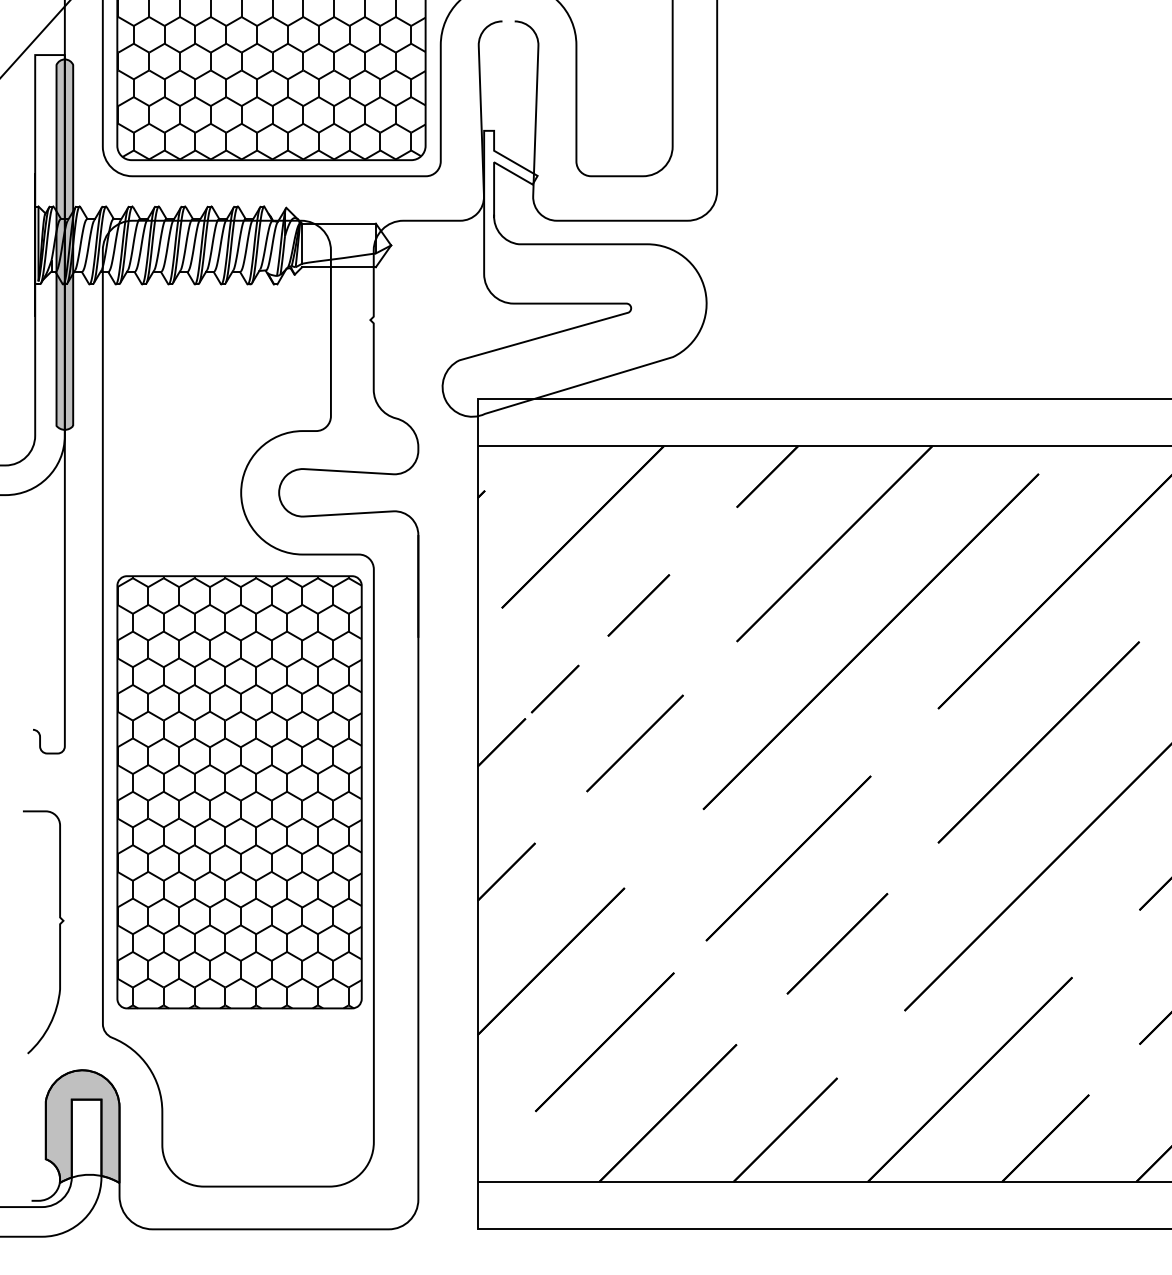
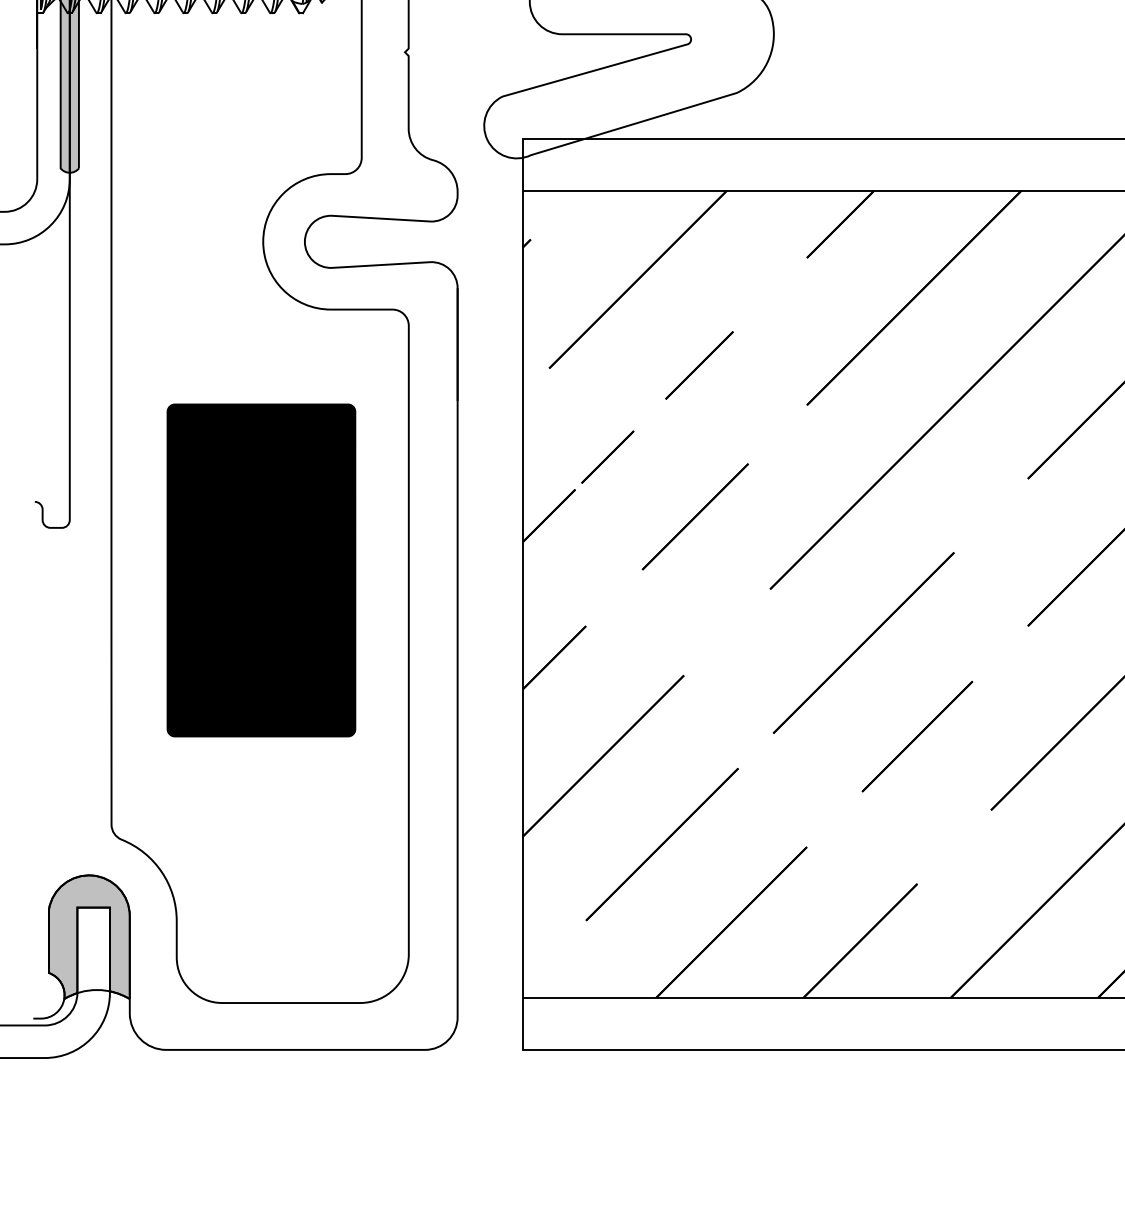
part: (239, 792) -> (261, 570), size x0.7
curve: (59, 932) -> (63, 724), removed

